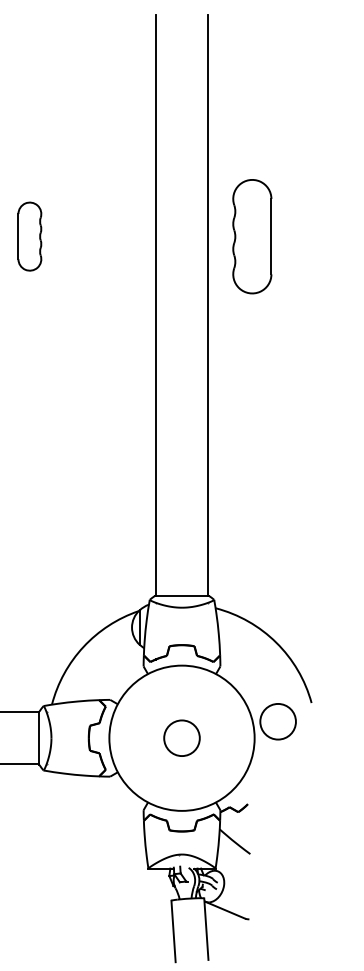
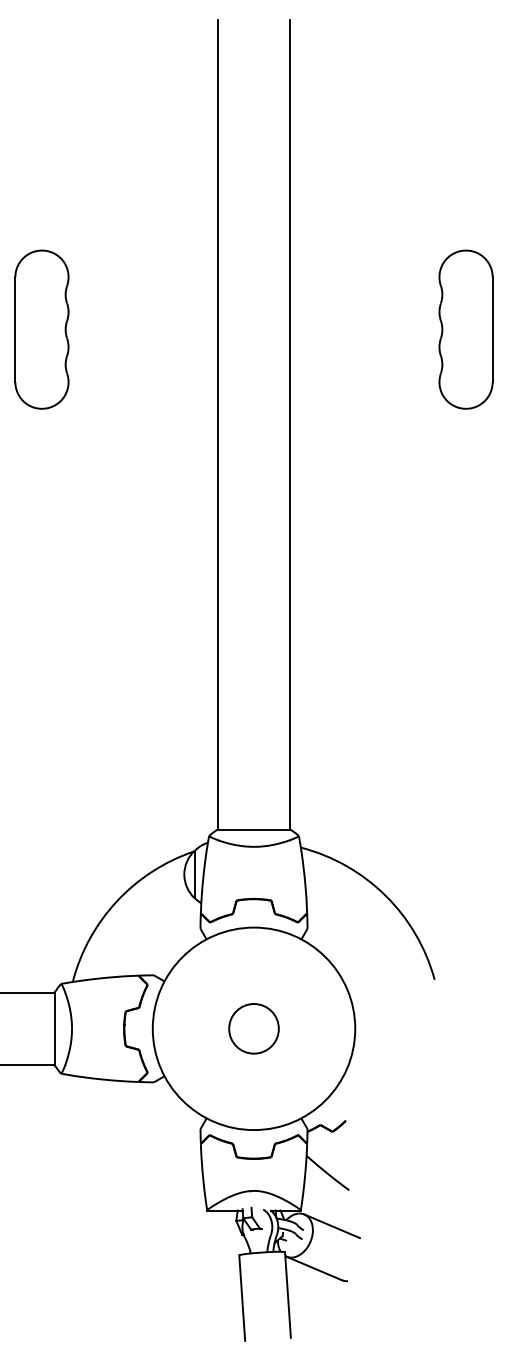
part: (29, 236) -> (41, 329), size x1.67
part: (251, 236) -> (465, 329), moved
circle: (277, 721) -> (387, 1005), removed
line: (237, 880) -> (331, 1226), added

